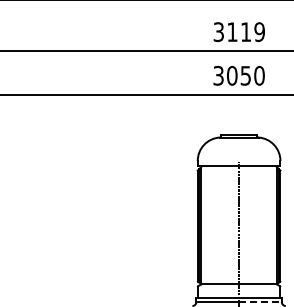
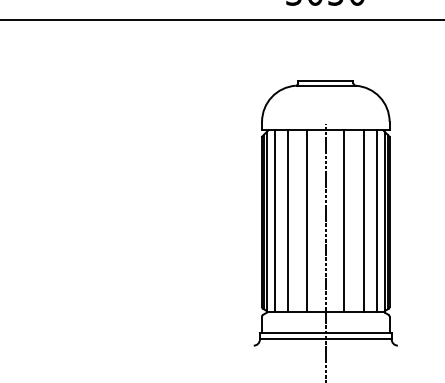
line: (206, 225) -> (275, 221), added
line: (214, 225) -> (287, 221), added
line: (227, 225) -> (307, 221), added
line: (251, 225) -> (344, 221), added
line: (263, 225) -> (363, 221), added
line: (272, 225) -> (377, 221), added
line: (260, 302) -> (358, 340), dashed -> solid

